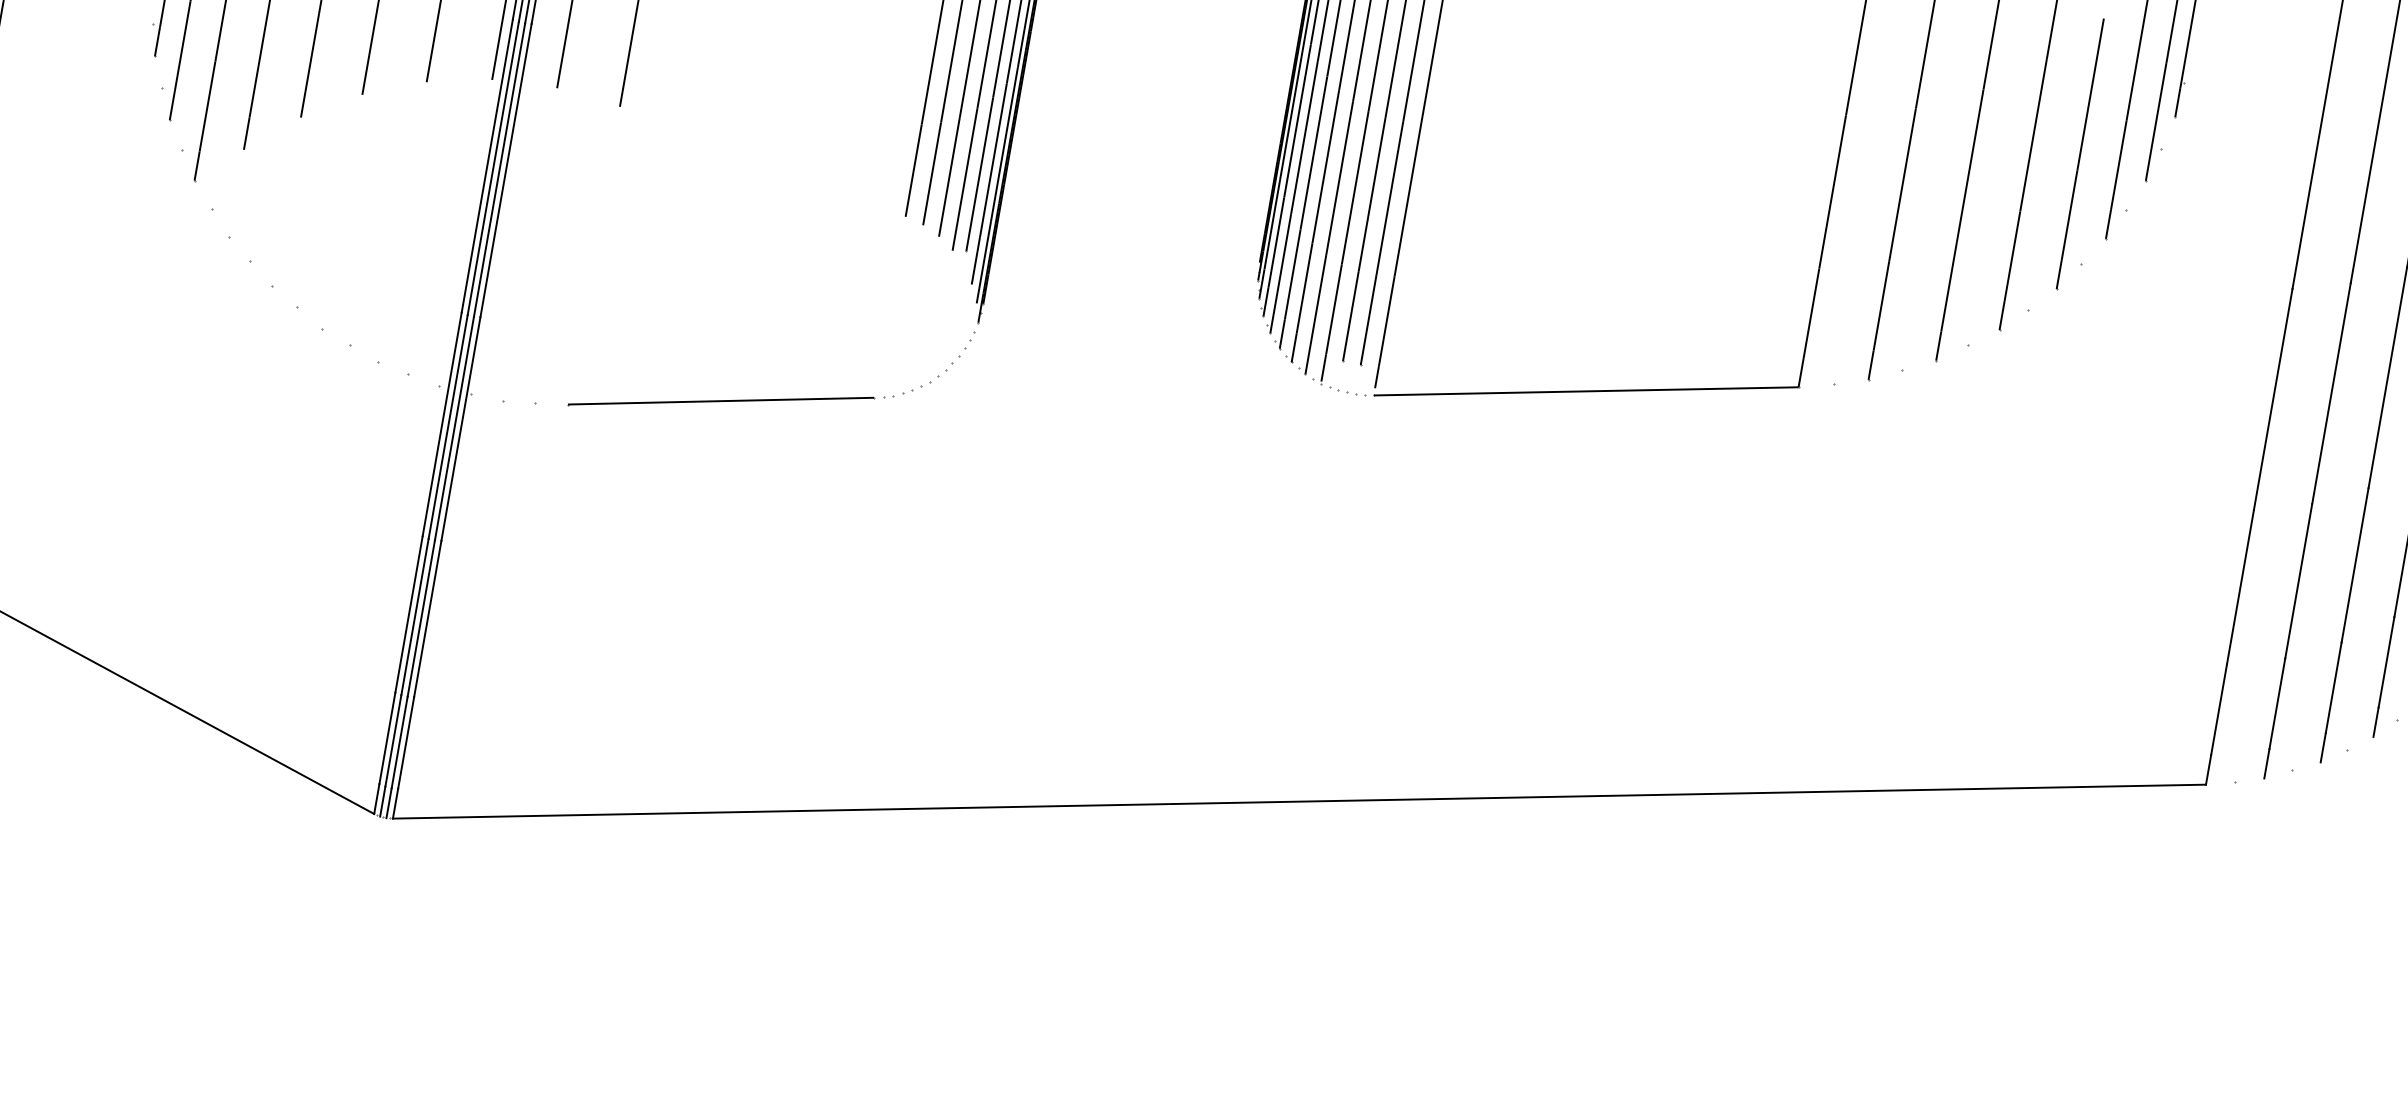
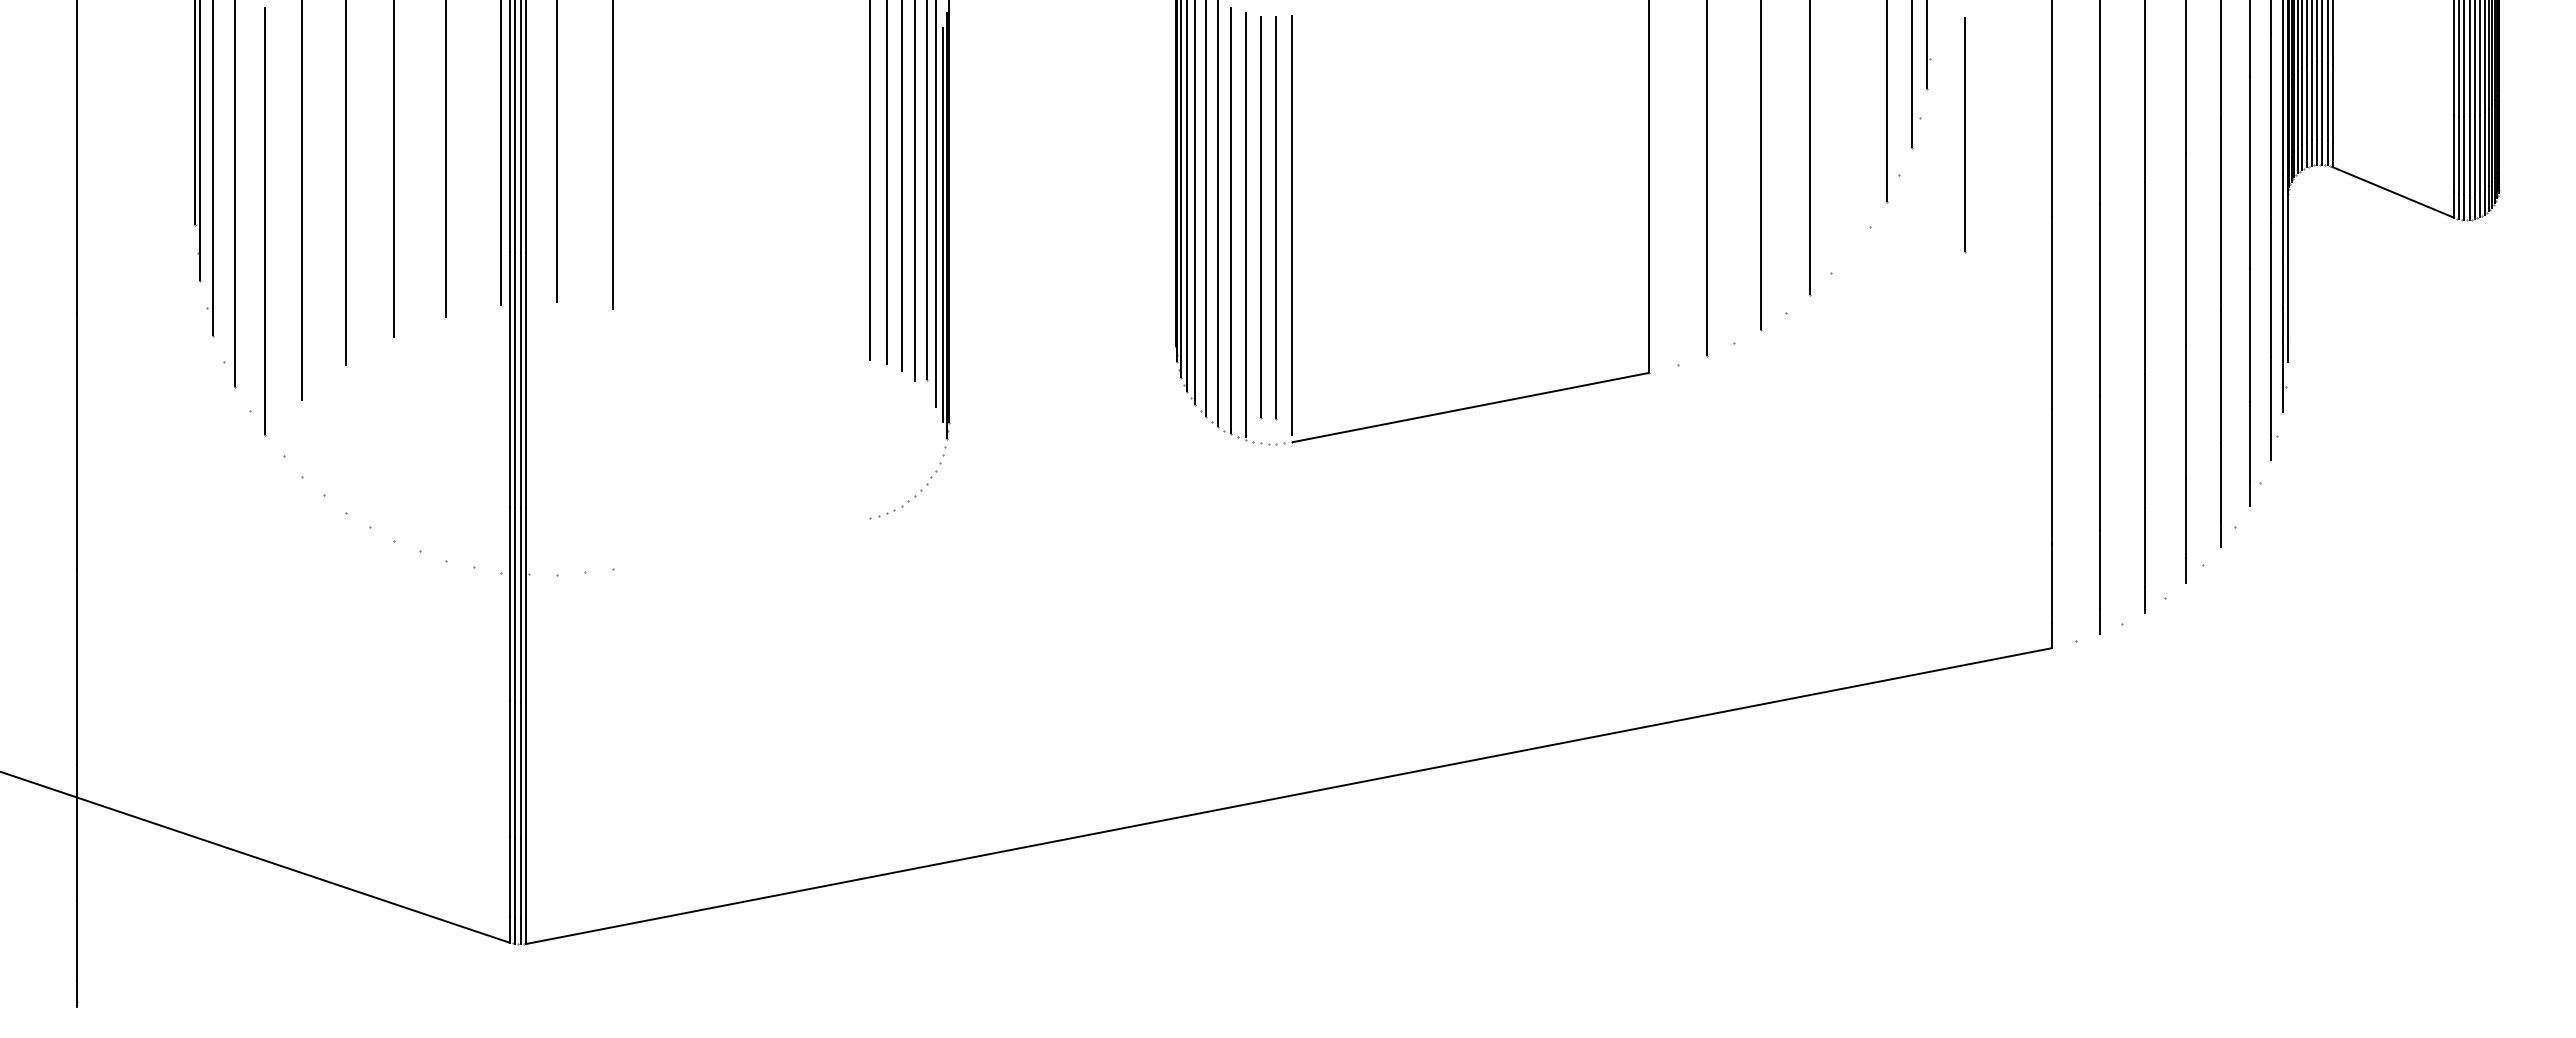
line: (2081, 155) -> (1965, 135), moved
line: (720, 400) -> (741, 542), removed

